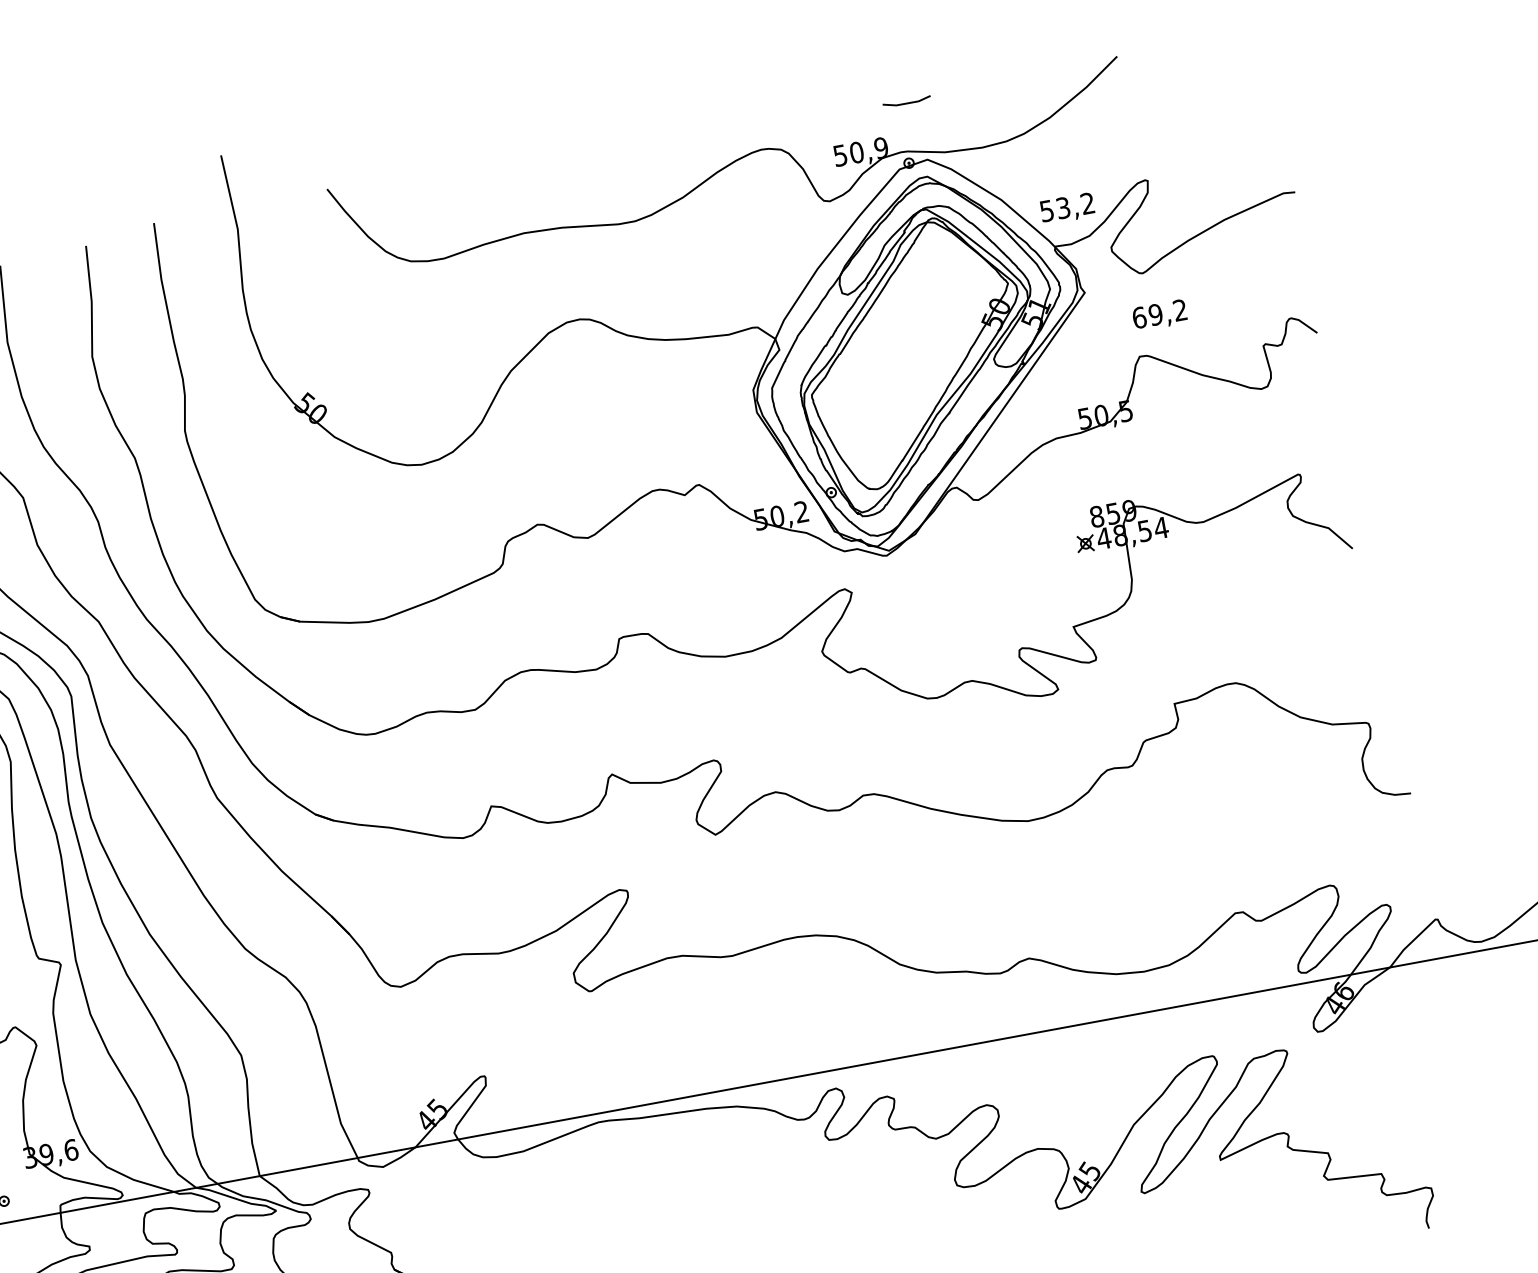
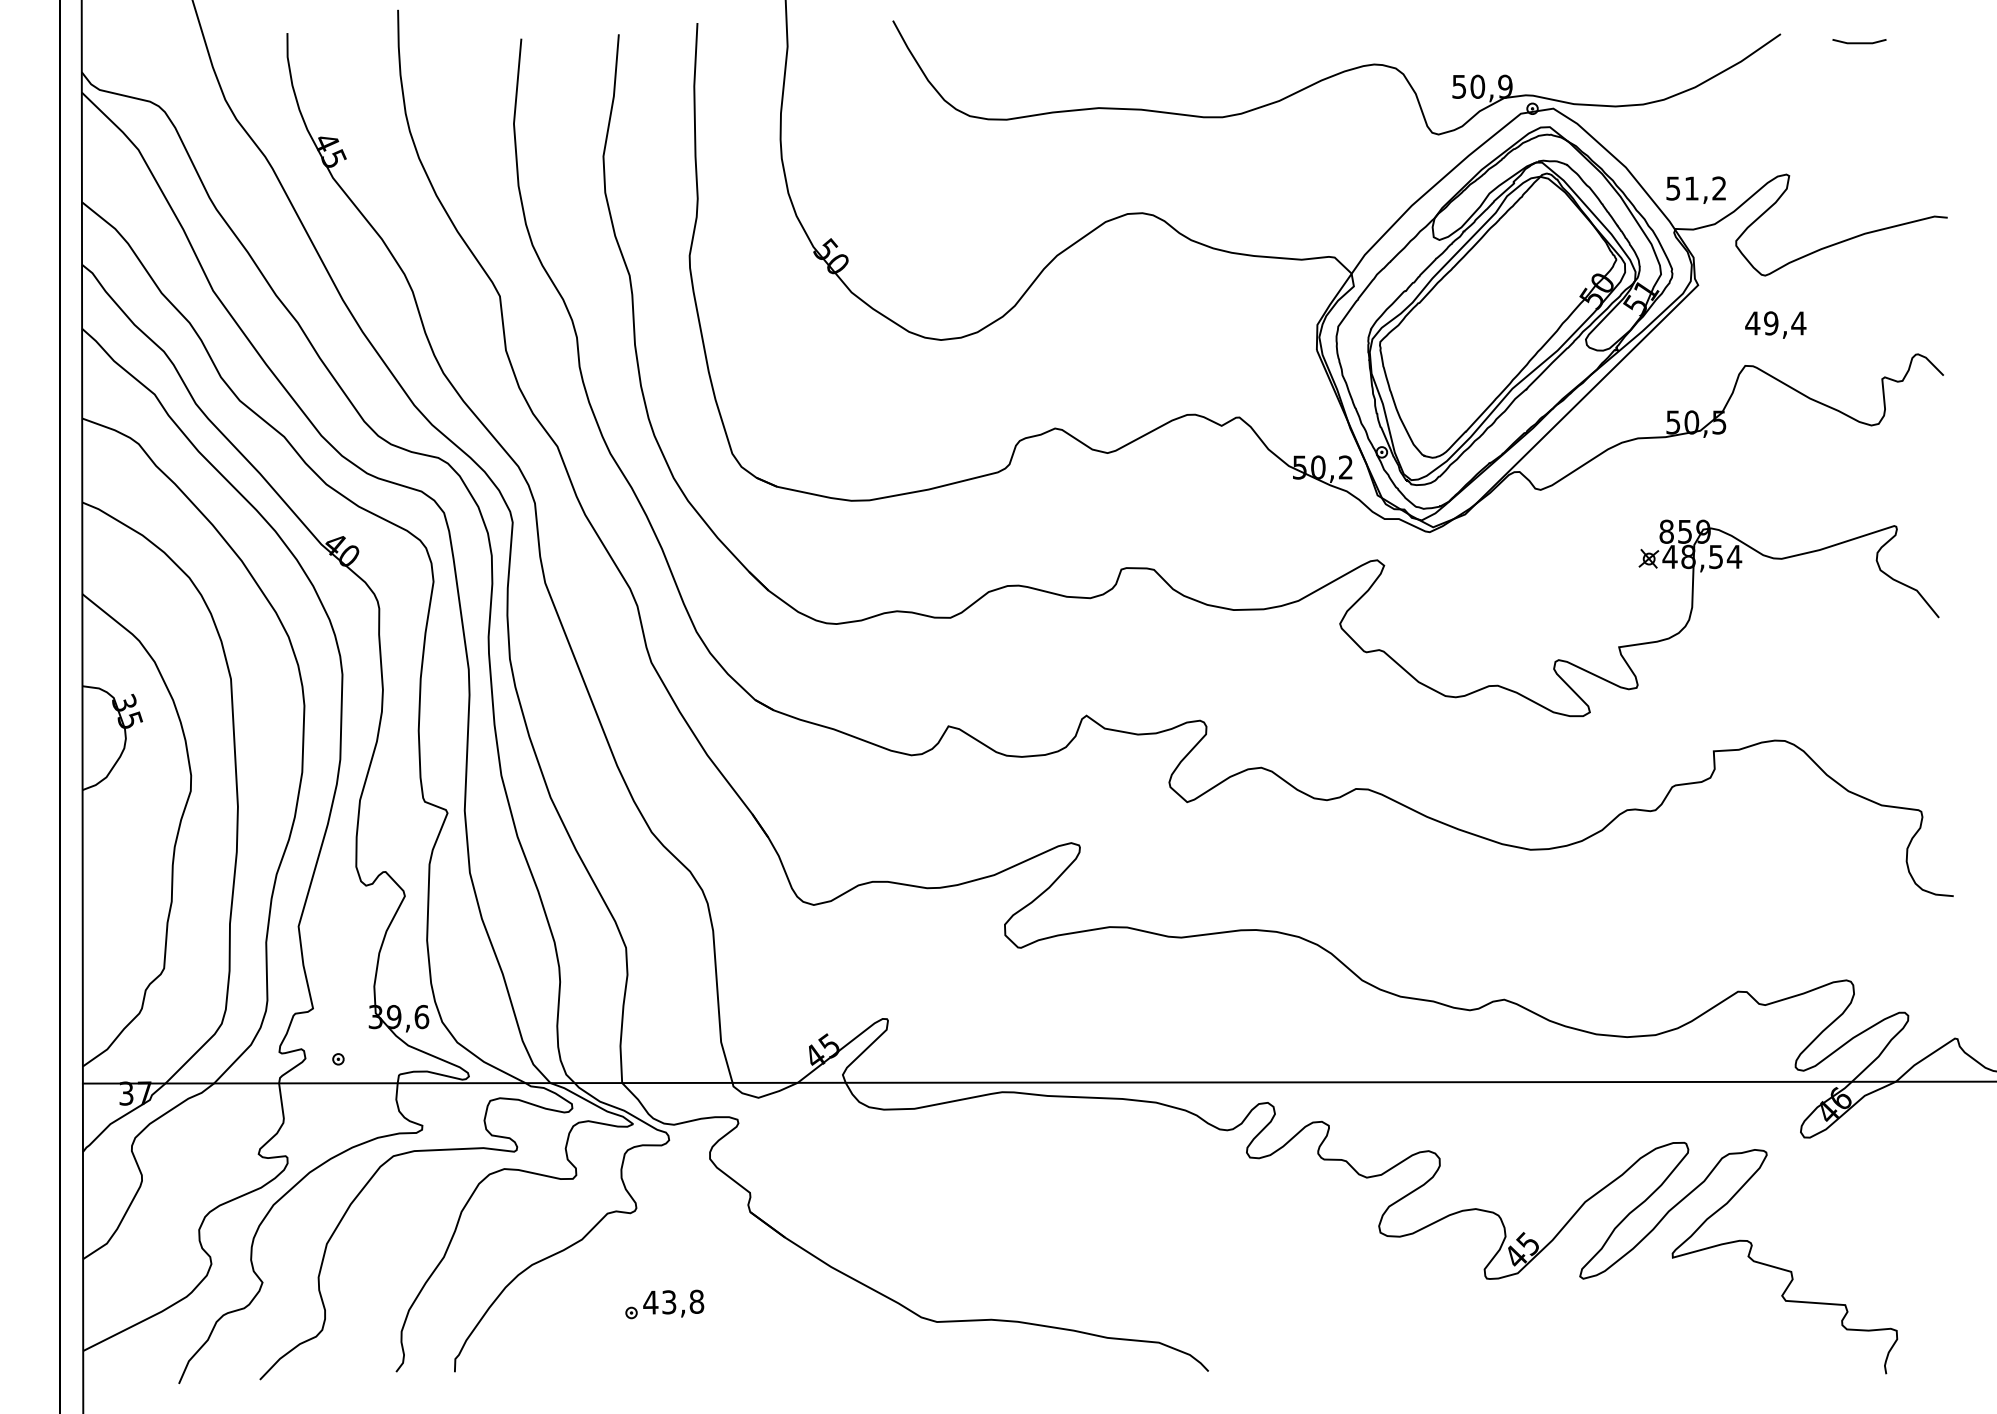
line: (907, 102) -> (1859, 42), moved
text: (1063, 208) -> (1691, 188), 53,2 -> 51,2
text: (1159, 314) -> (1775, 323), 69,2 -> 49,4

